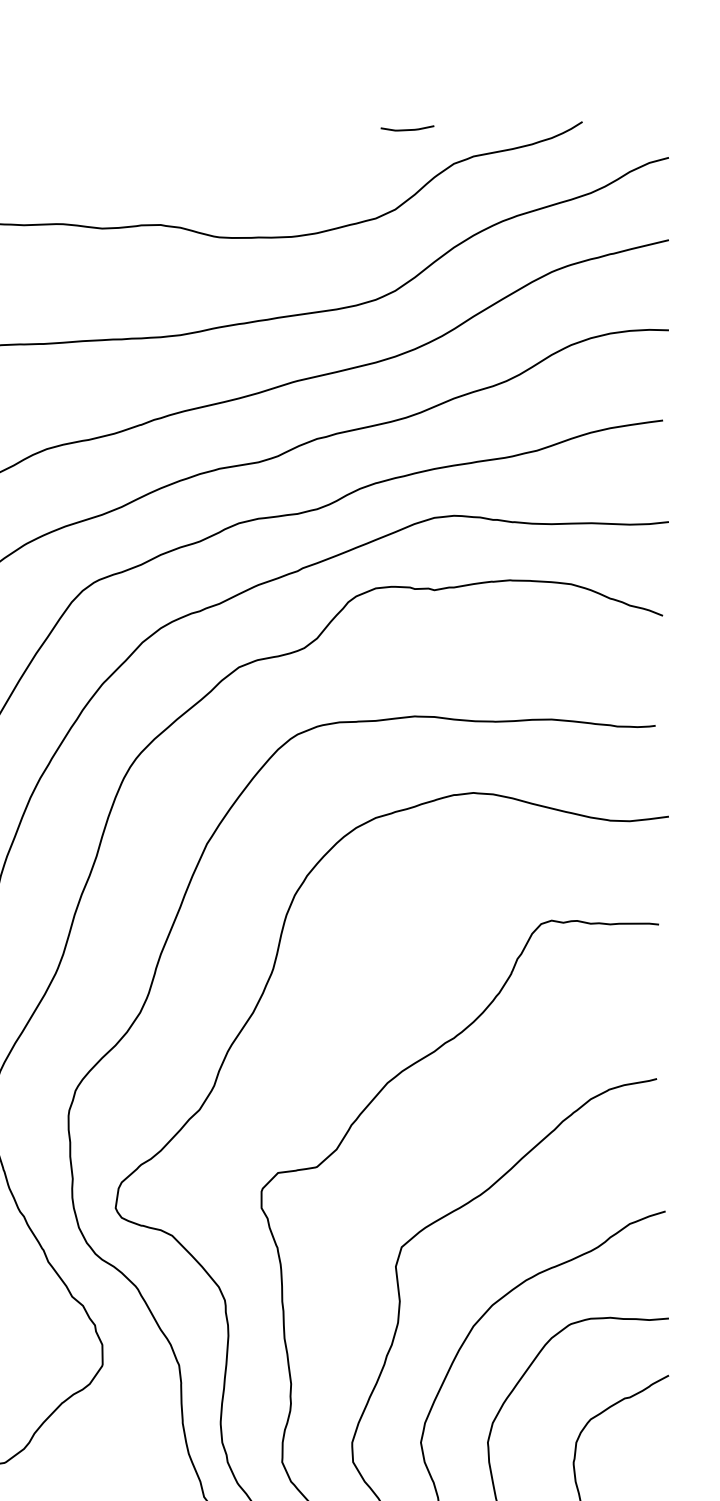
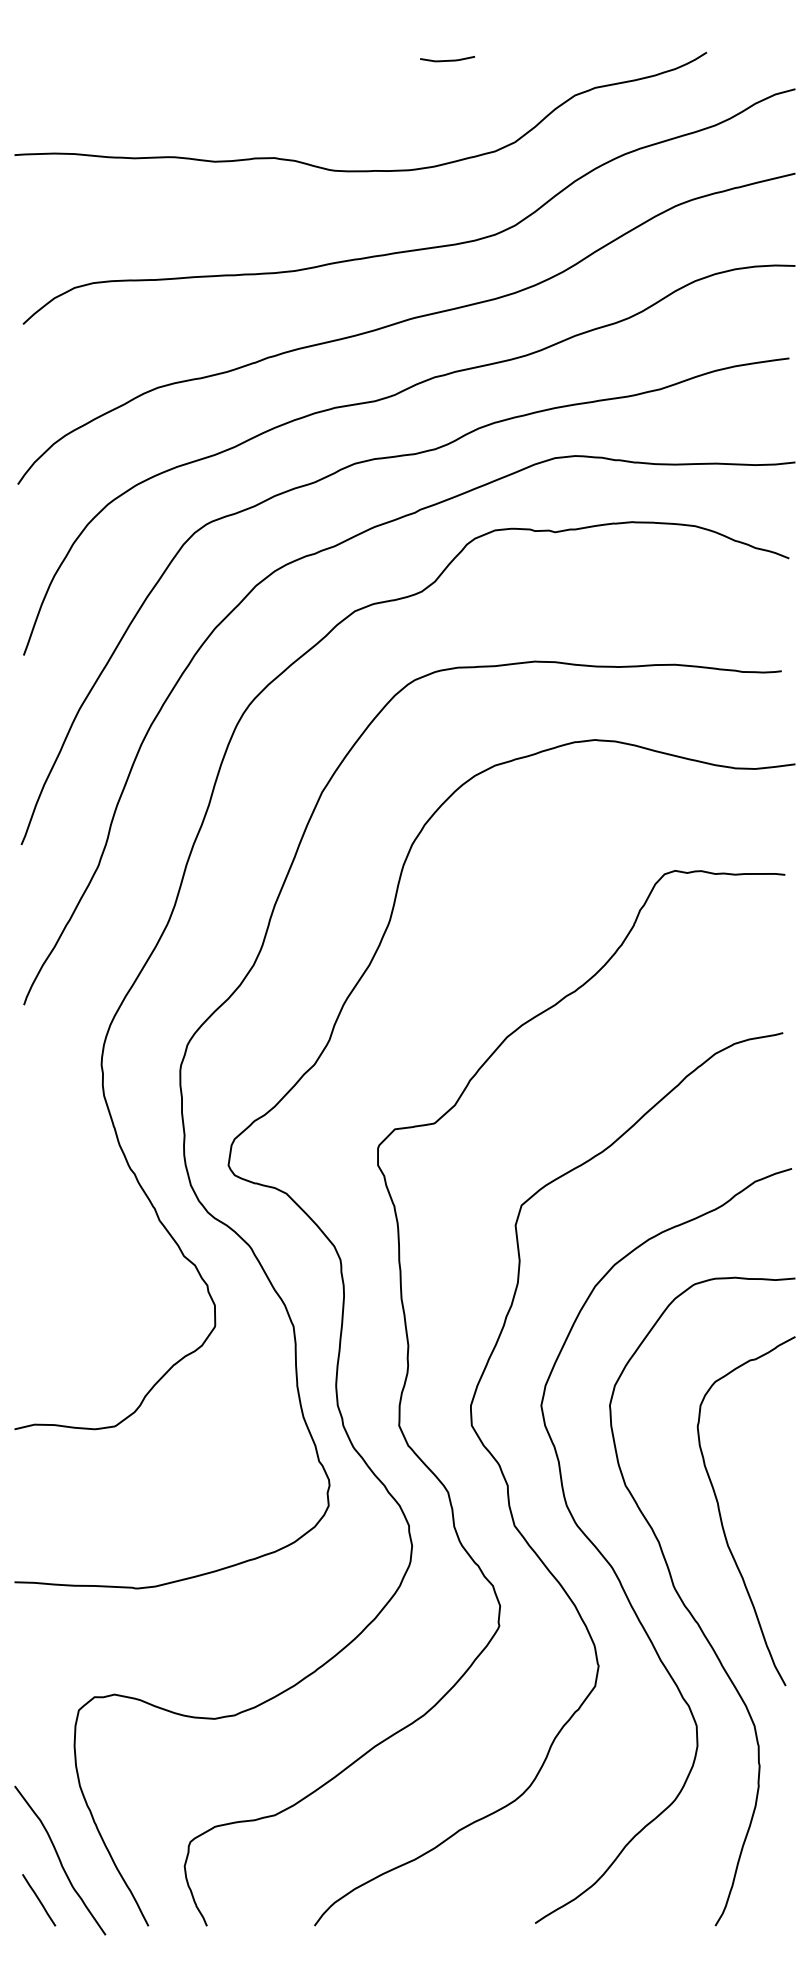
curve: (407, 129) -> (447, 60), moved

